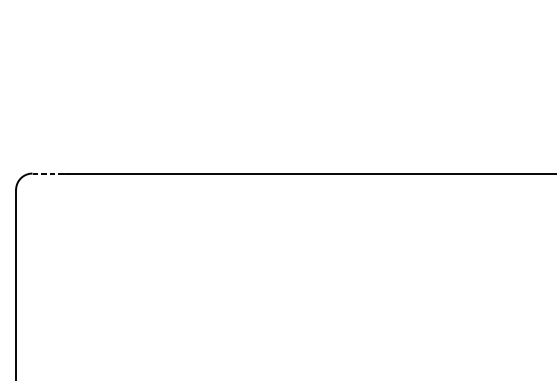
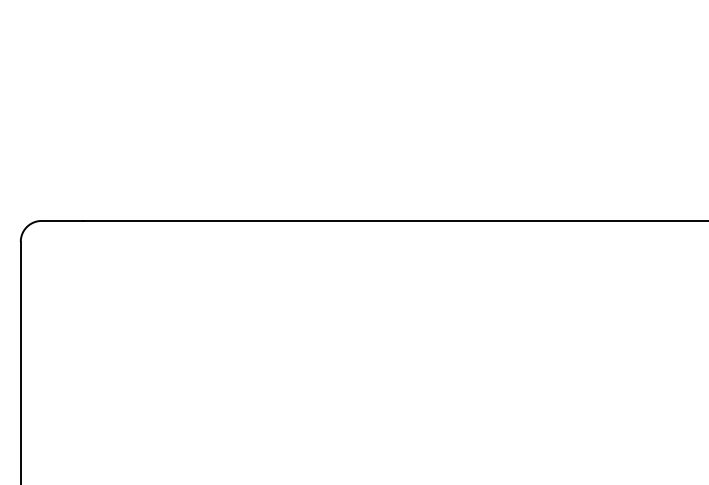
line: (48, 173) -> (62, 220), dashed -> solid

